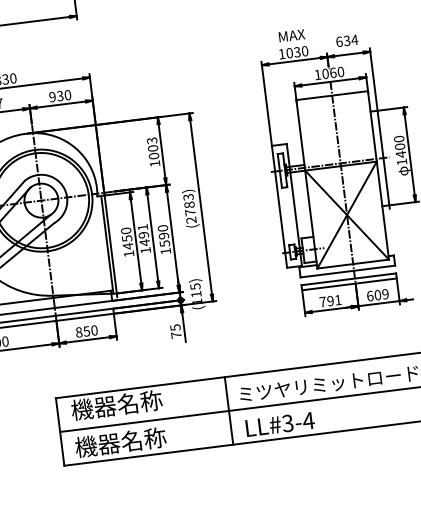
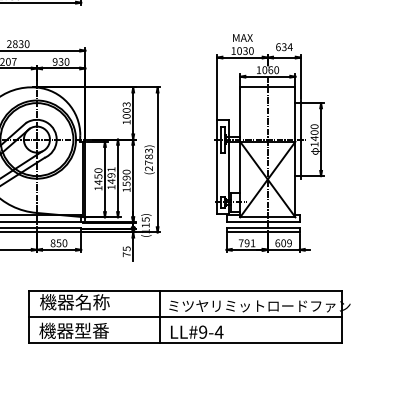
text: (288, 422) -> (203, 331), LL#3-4 -> LL#9-4
text: (144, 439) -> (92, 330), 機器名称 -> 機器型番

